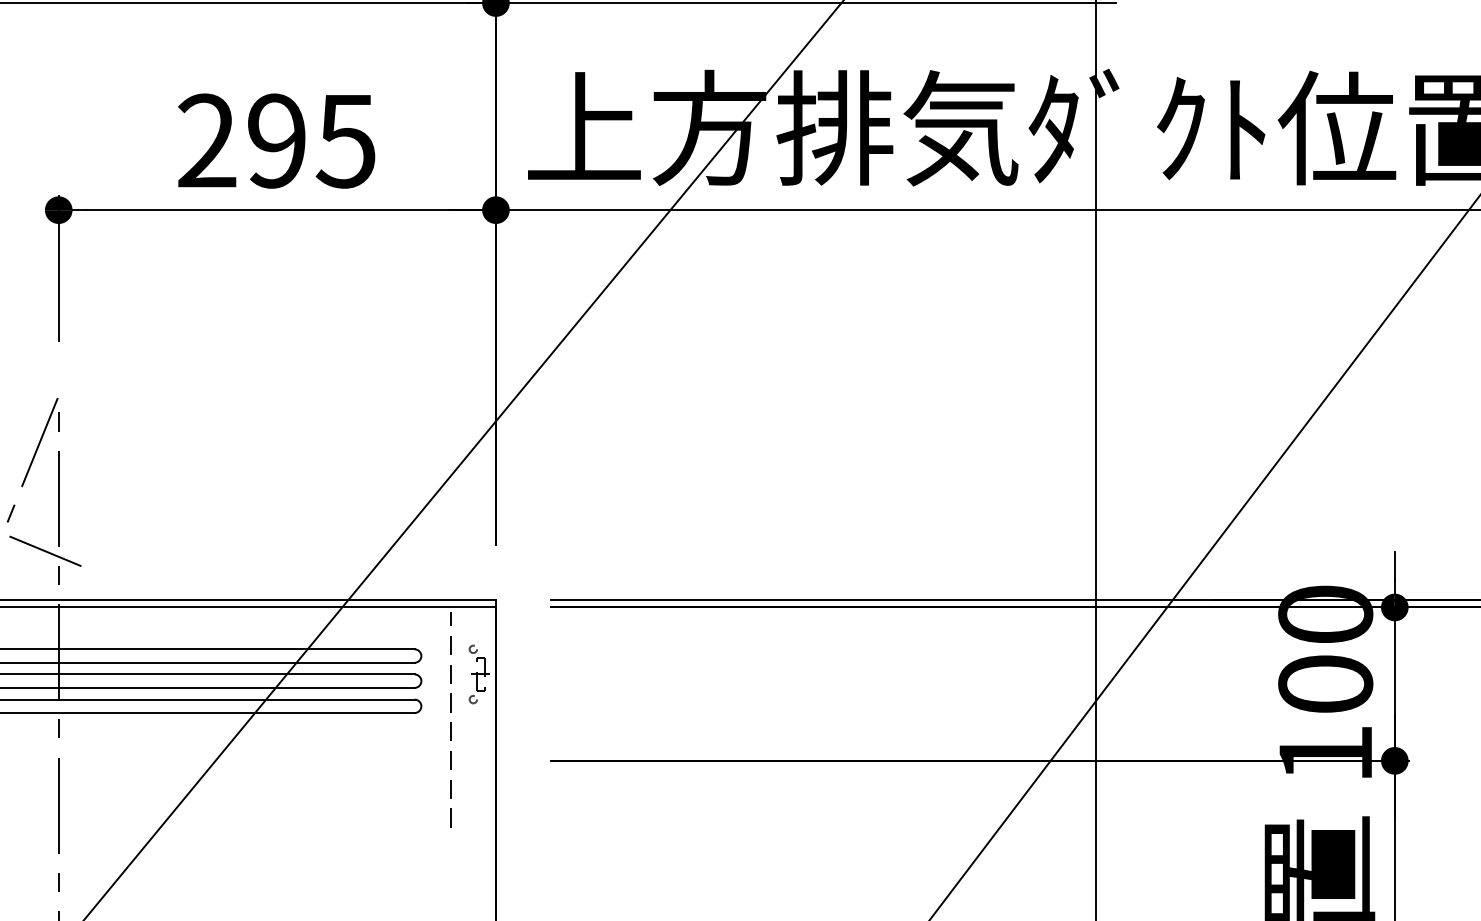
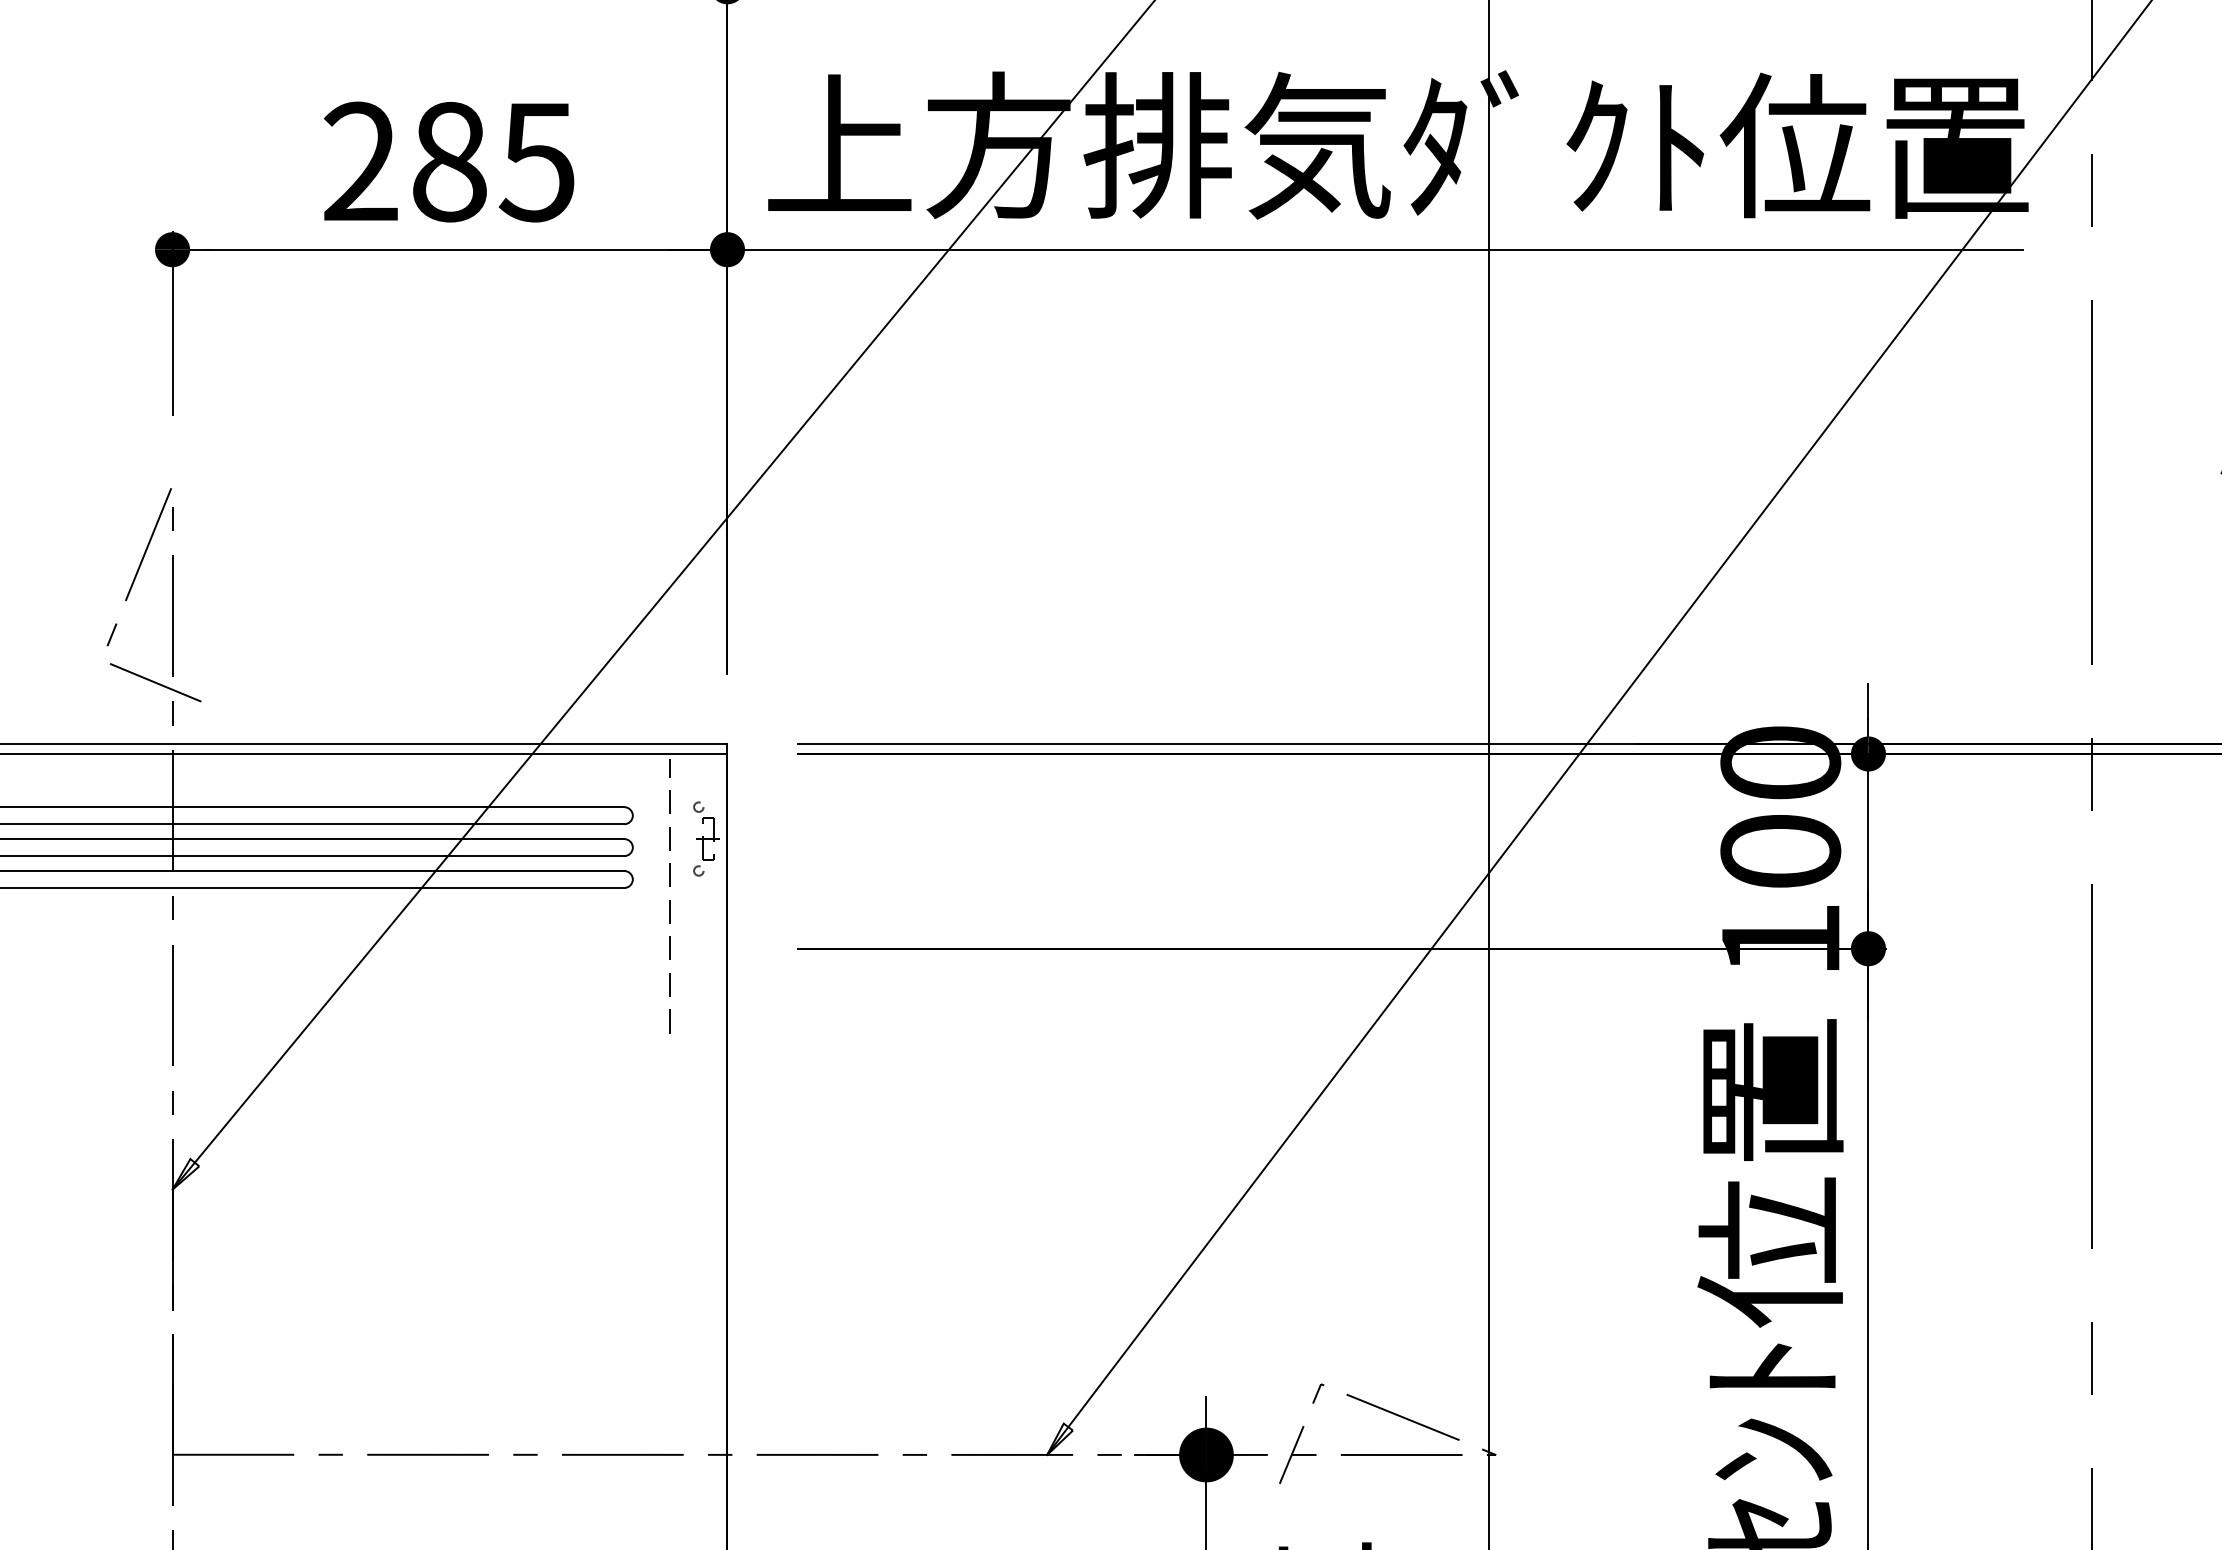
text: (276, 140) -> (449, 161), 295 -> 285

